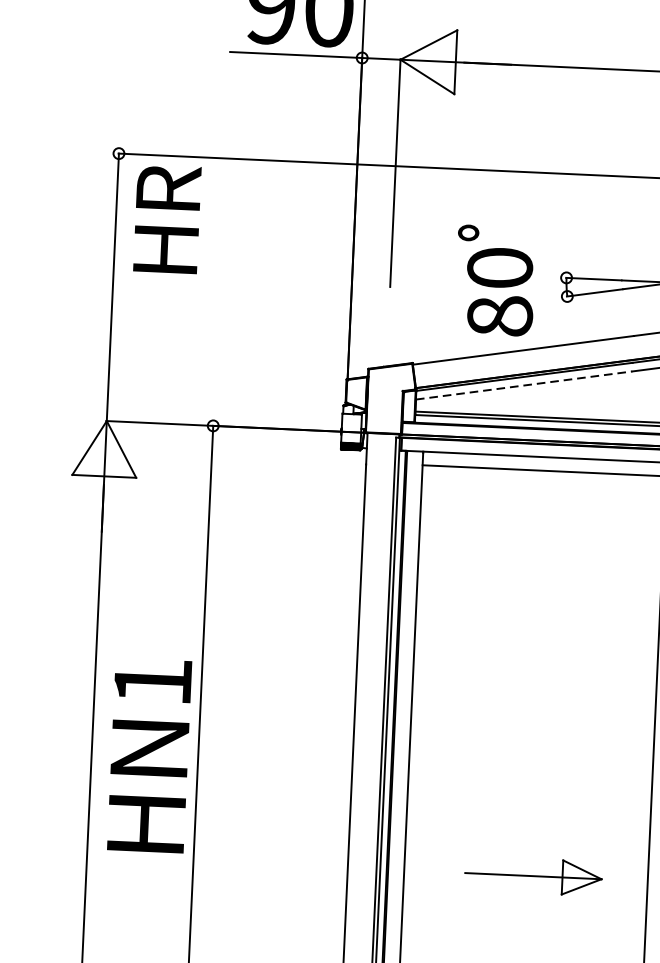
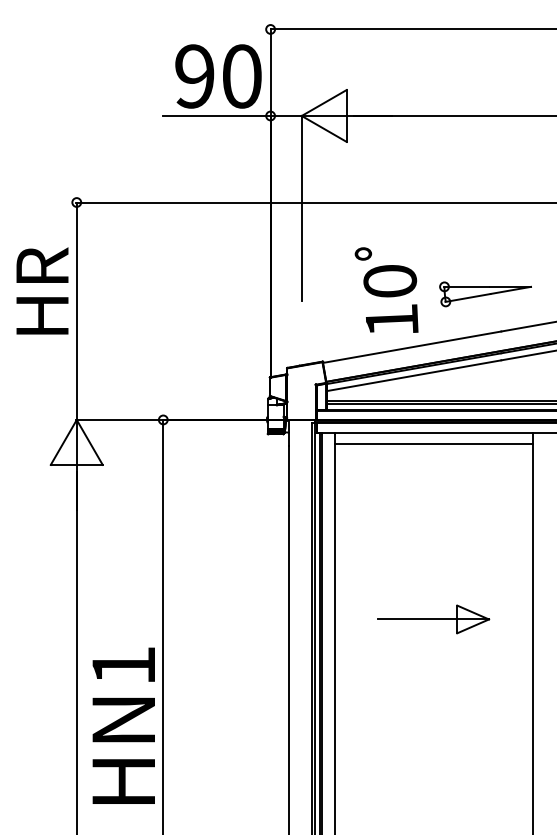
text: (167, 218) -> (42, 290), moved
text: (499, 315) -> (391, 319), 80 -> 10
line: (524, 385) -> (414, 375), dashed -> solid
text: (149, 755) -> (123, 725), moved
part: (533, 876) -> (433, 619), moved

